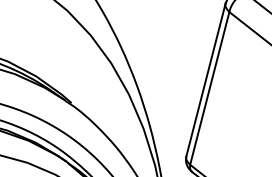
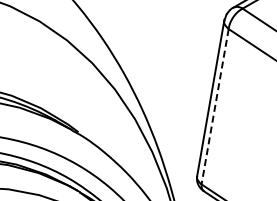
line: (210, 88) -> (215, 106), solid -> dashed

